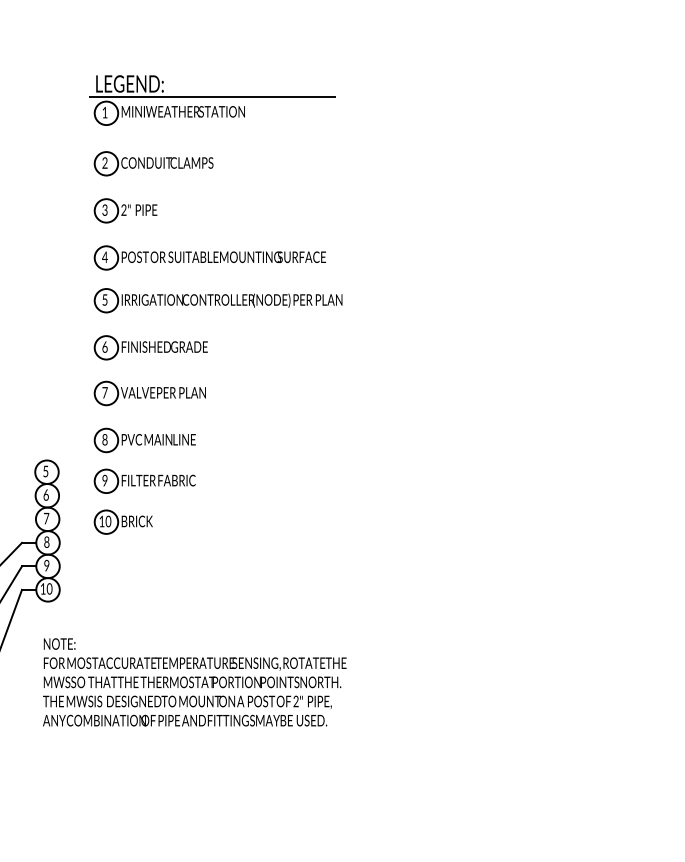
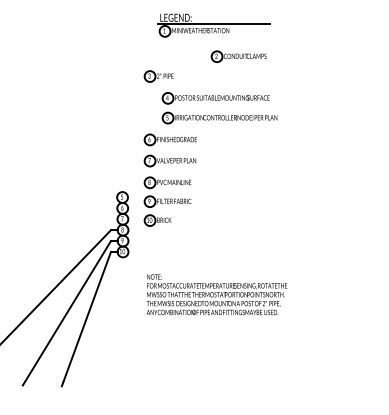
part: (211, 100) -> (213, 25), moved
part: (152, 163) -> (238, 56), moved
part: (217, 295) -> (219, 115), moved
text: (193, 681) -> (216, 294), moved

